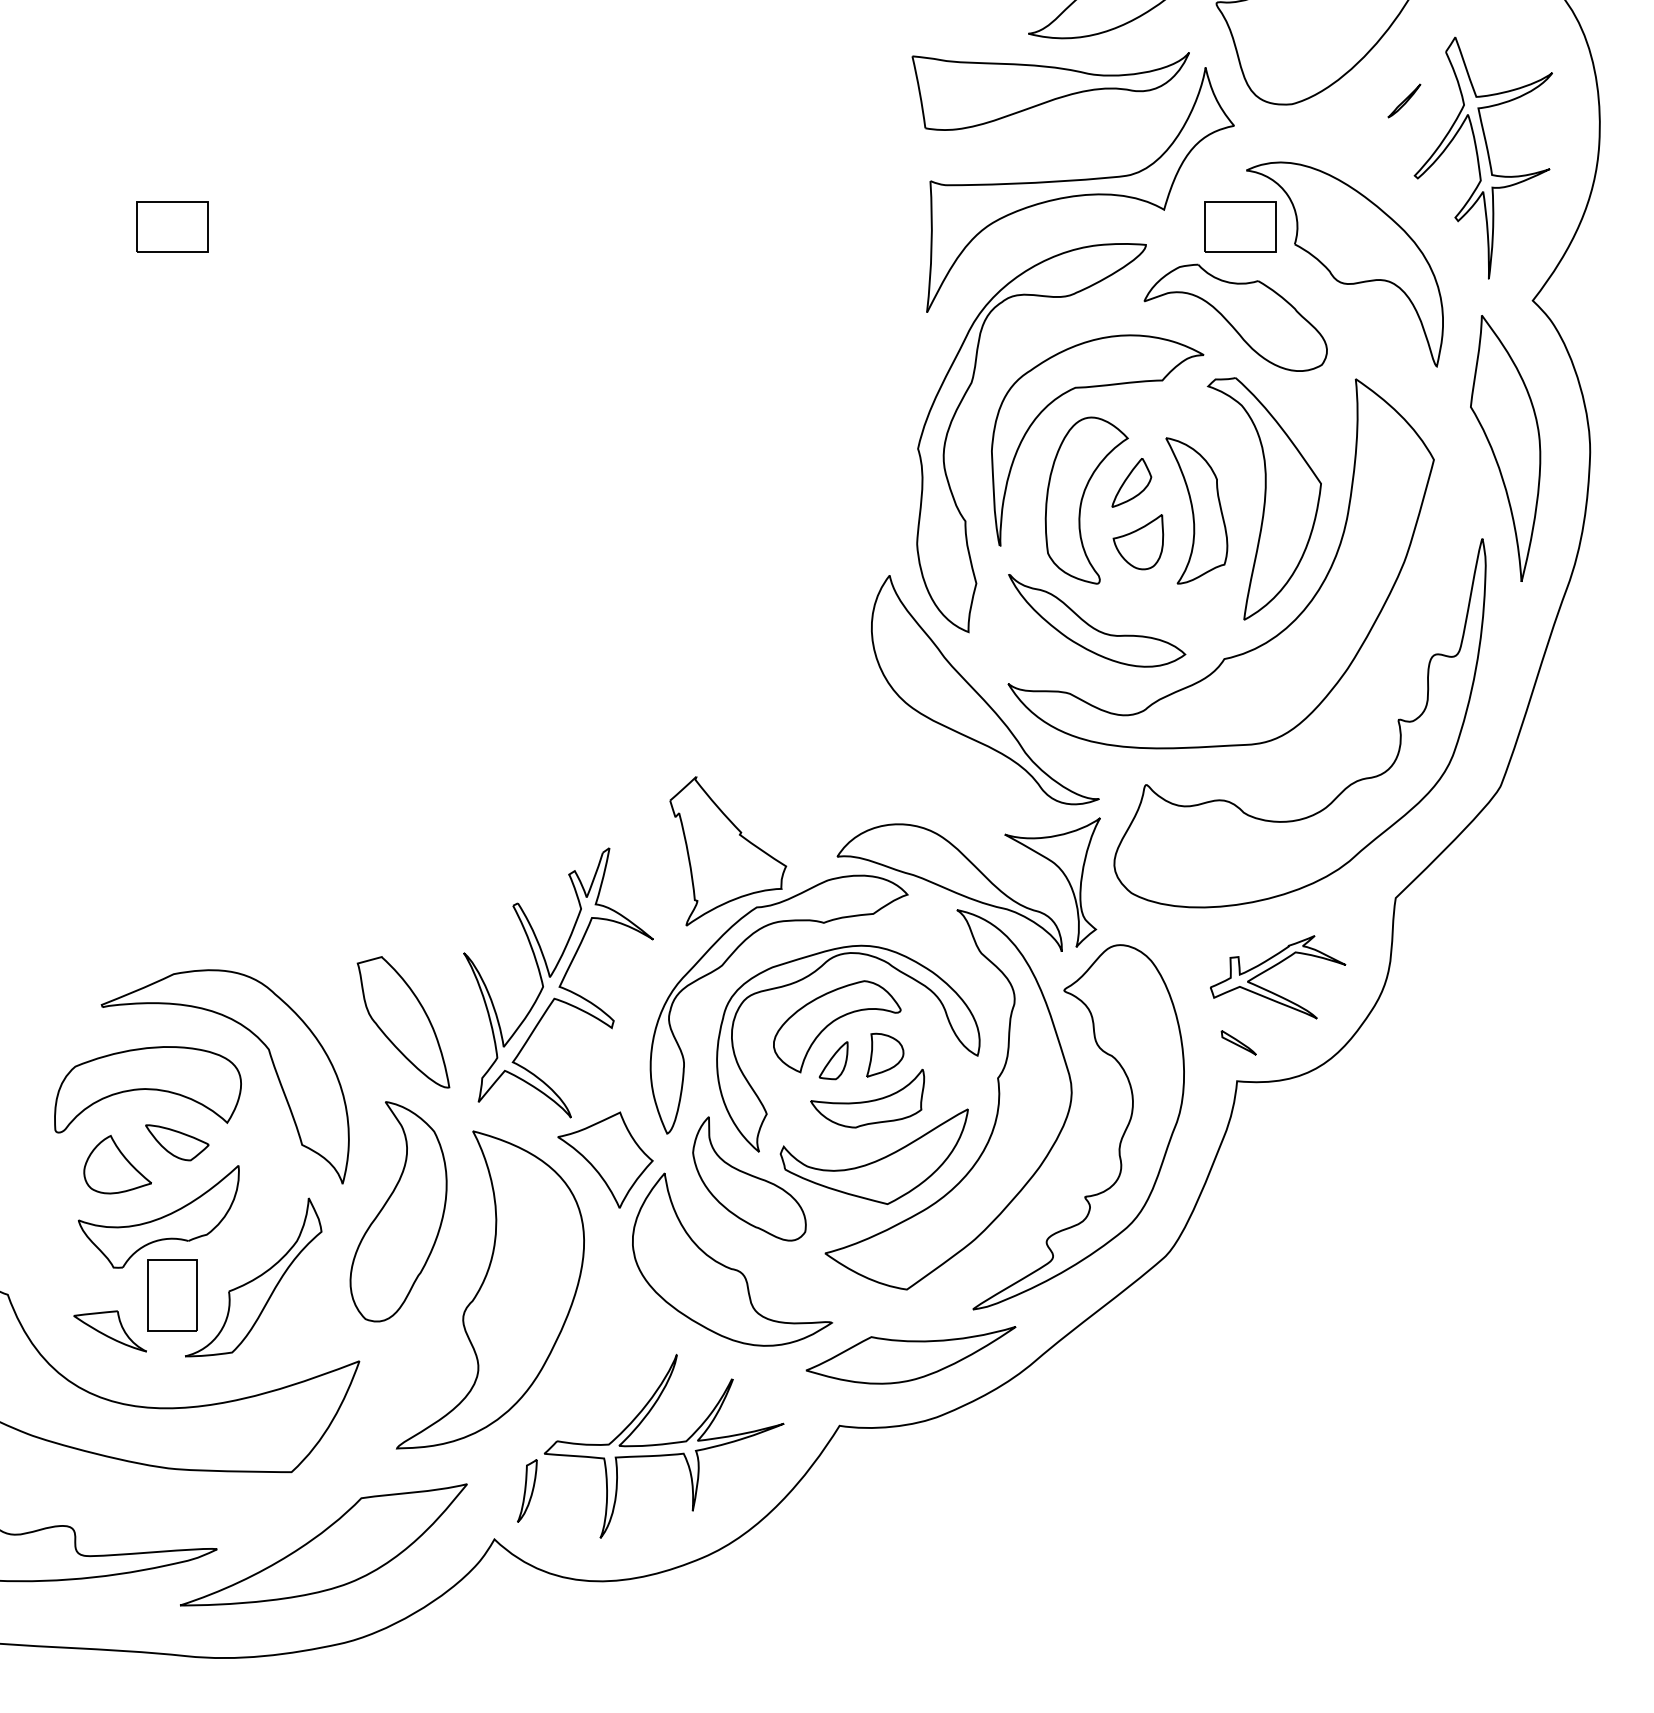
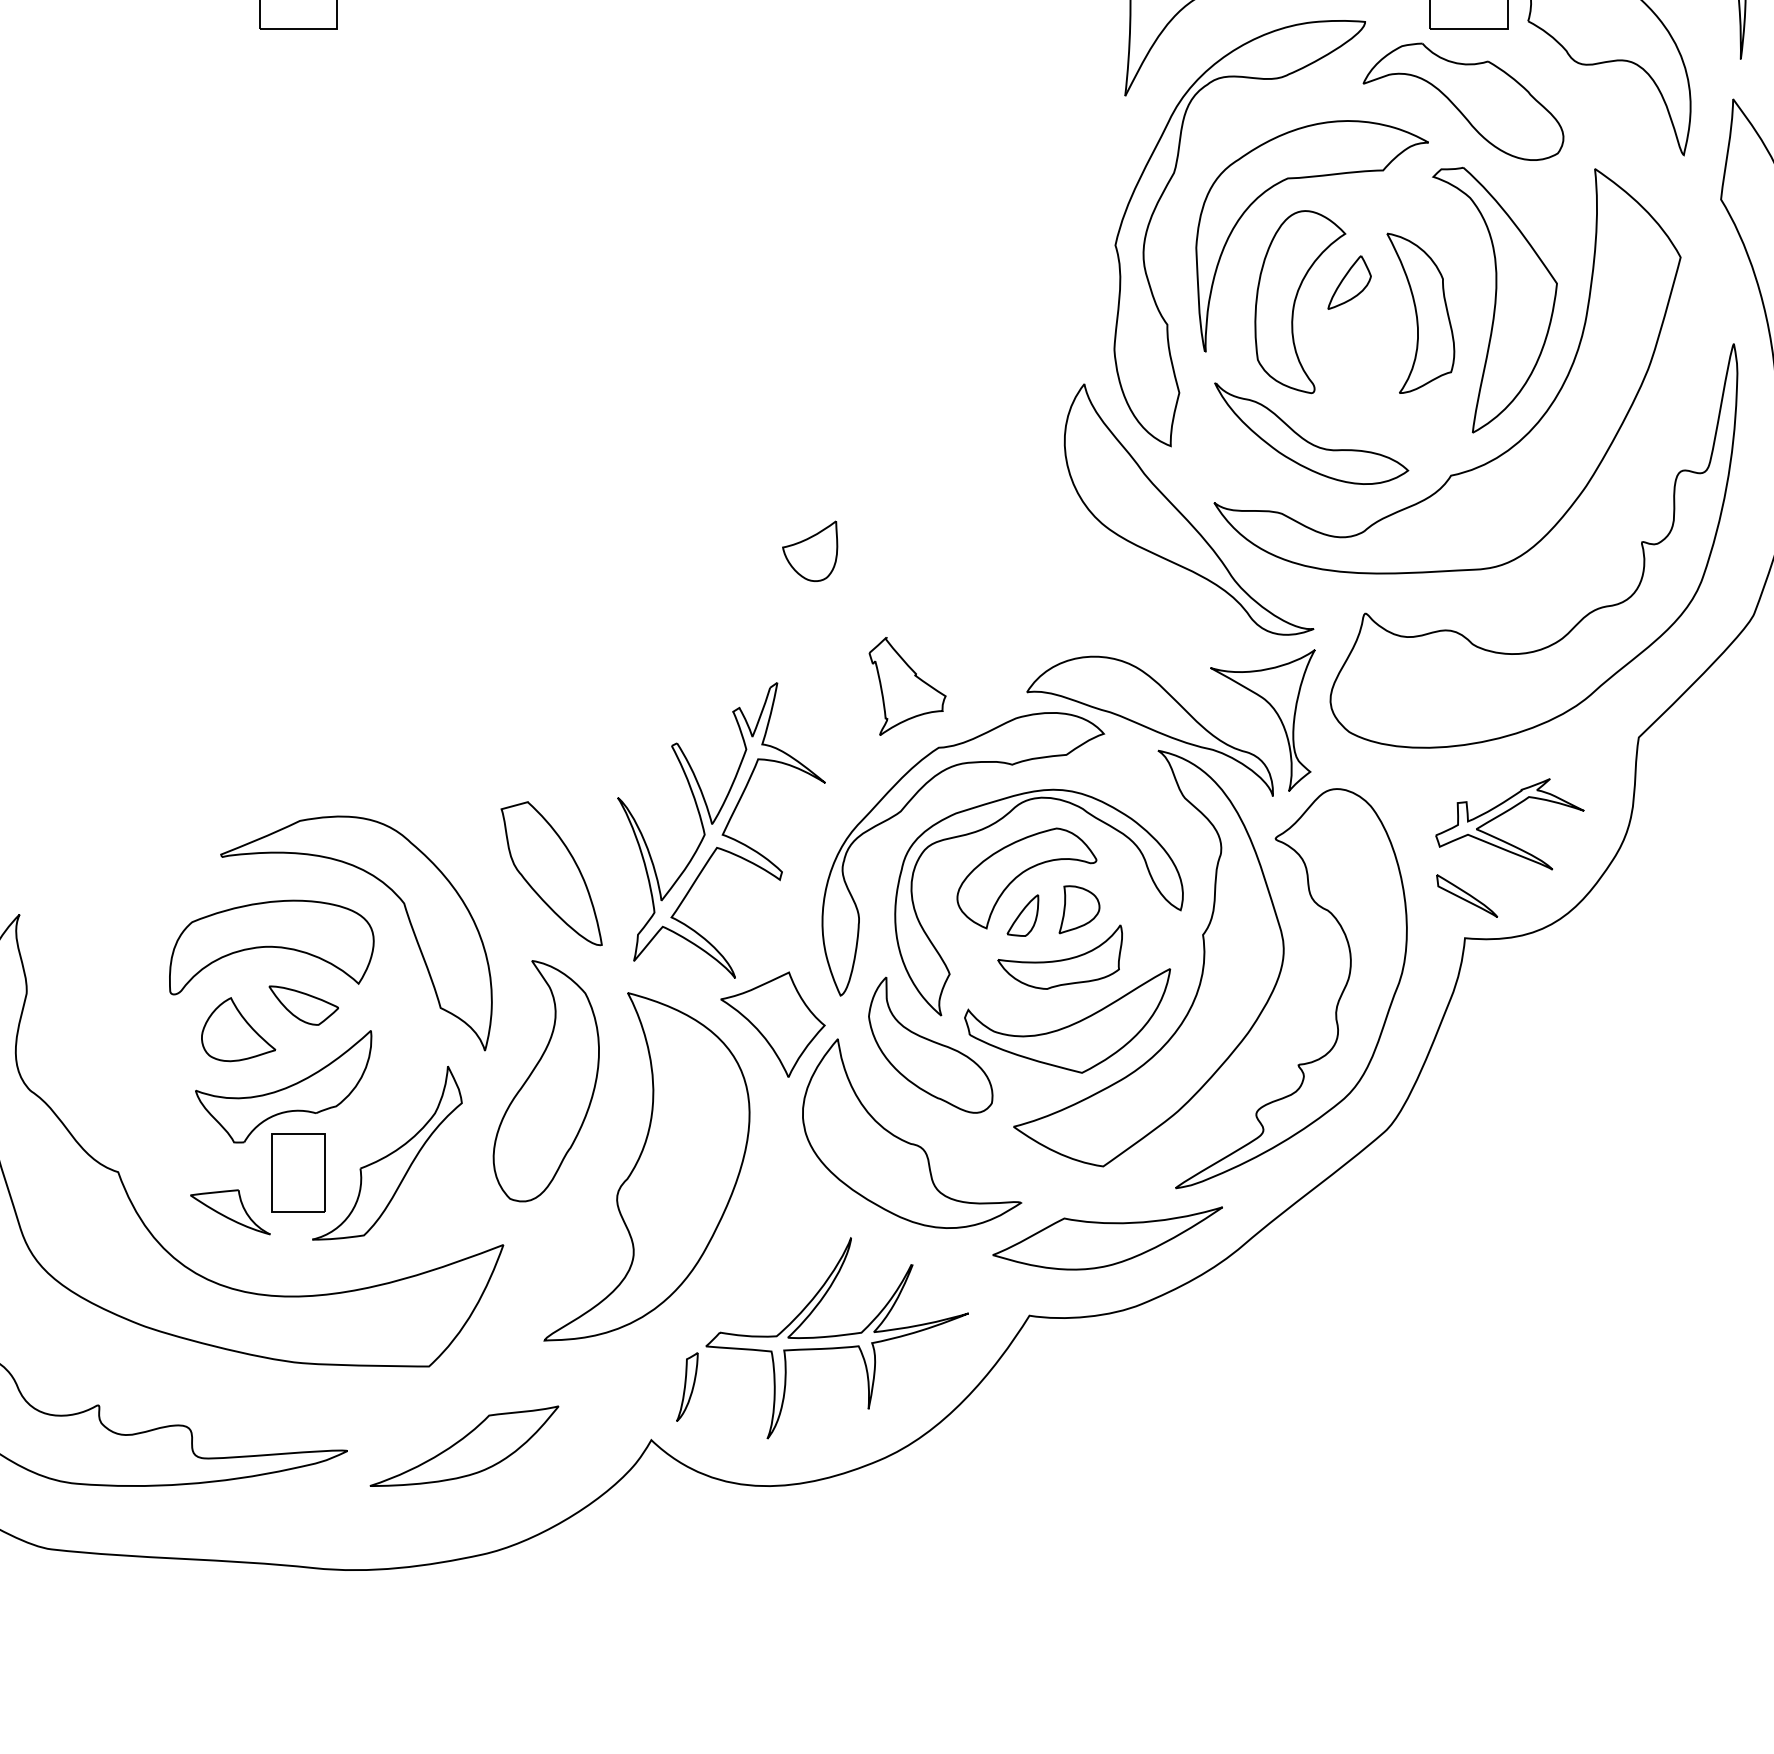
part: (1138, 542) -> (810, 551), moved
part: (728, 851) -> (907, 686), size x0.6
part: (1238, 1042) -> (1466, 895), size x1.6
part: (323, 1544) -> (464, 1445), size x0.6

